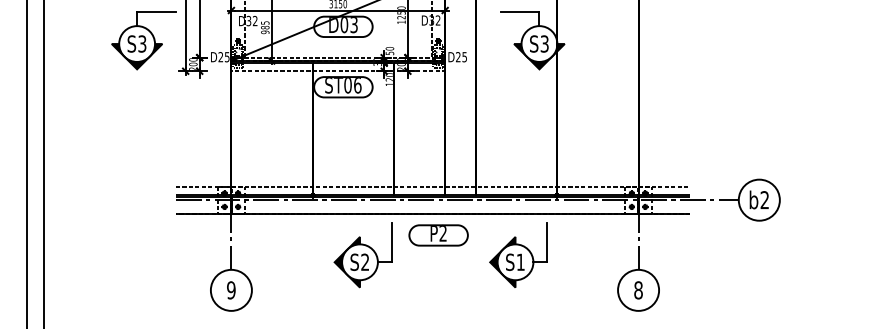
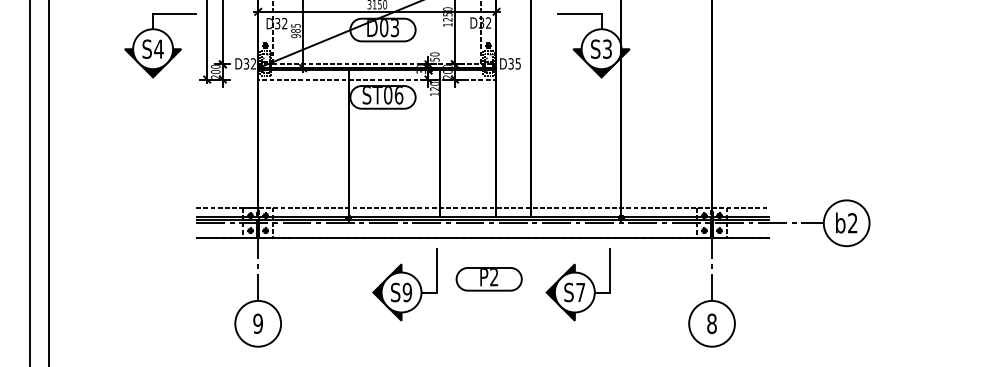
text: (142, 43) -> (159, 48), S3 -> S4
text: (223, 57) -> (249, 64), D25 -> D32
text: (458, 57) -> (511, 64), D25 -> D35
part: (438, 235) -> (489, 279), moved
text: (365, 261) -> (407, 291), S2 -> S9
text: (520, 261) -> (580, 291), S1 -> S7

